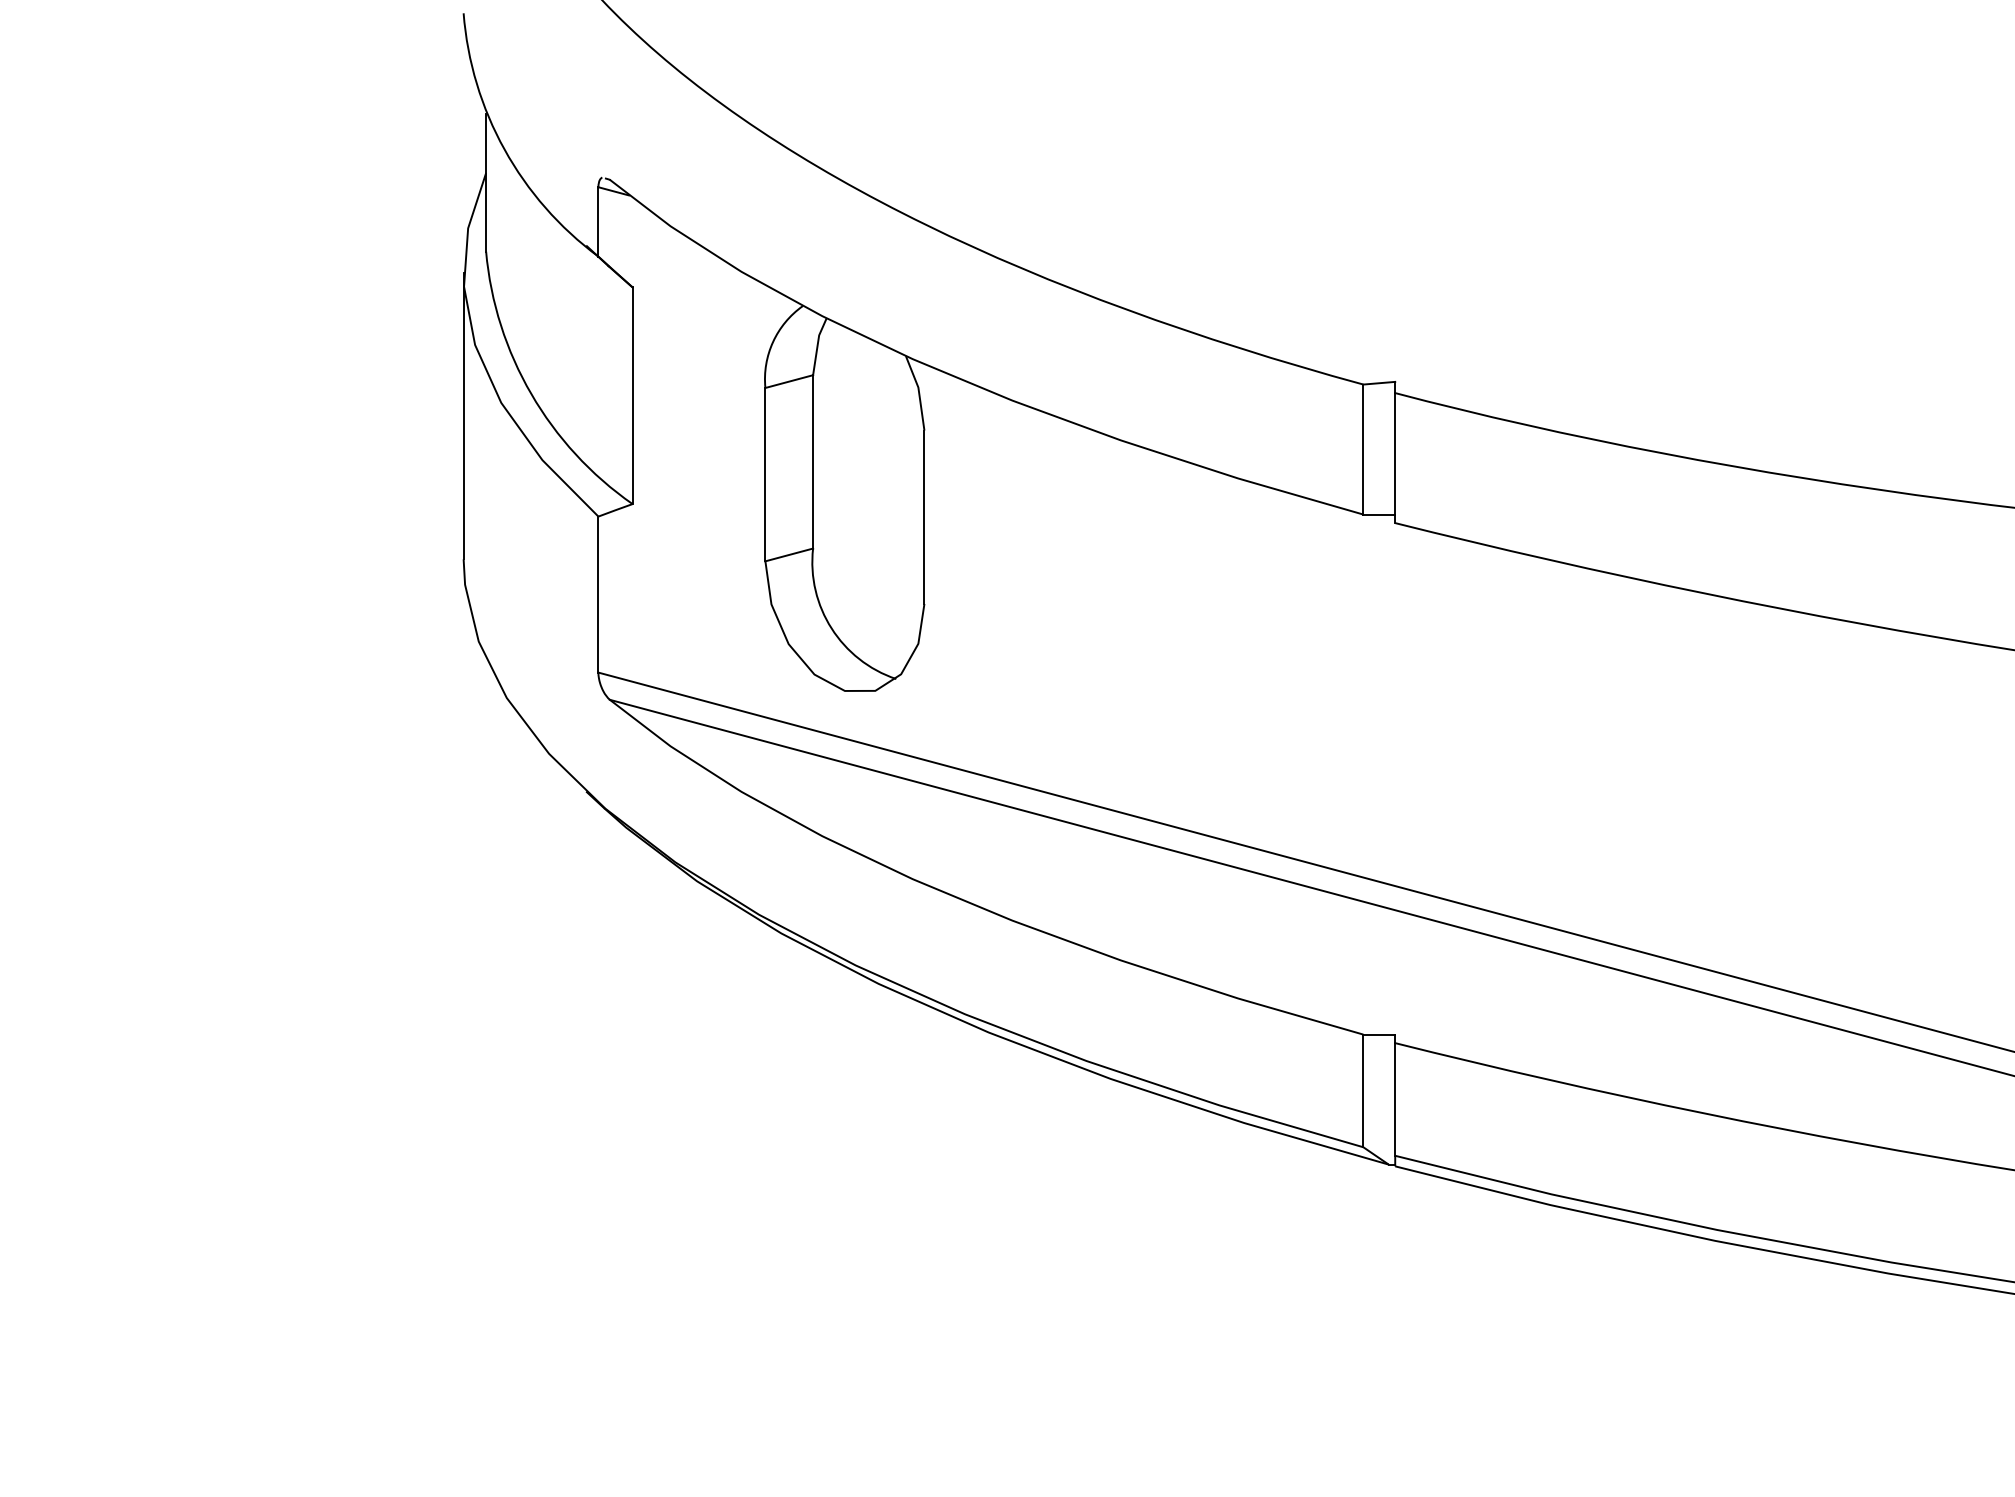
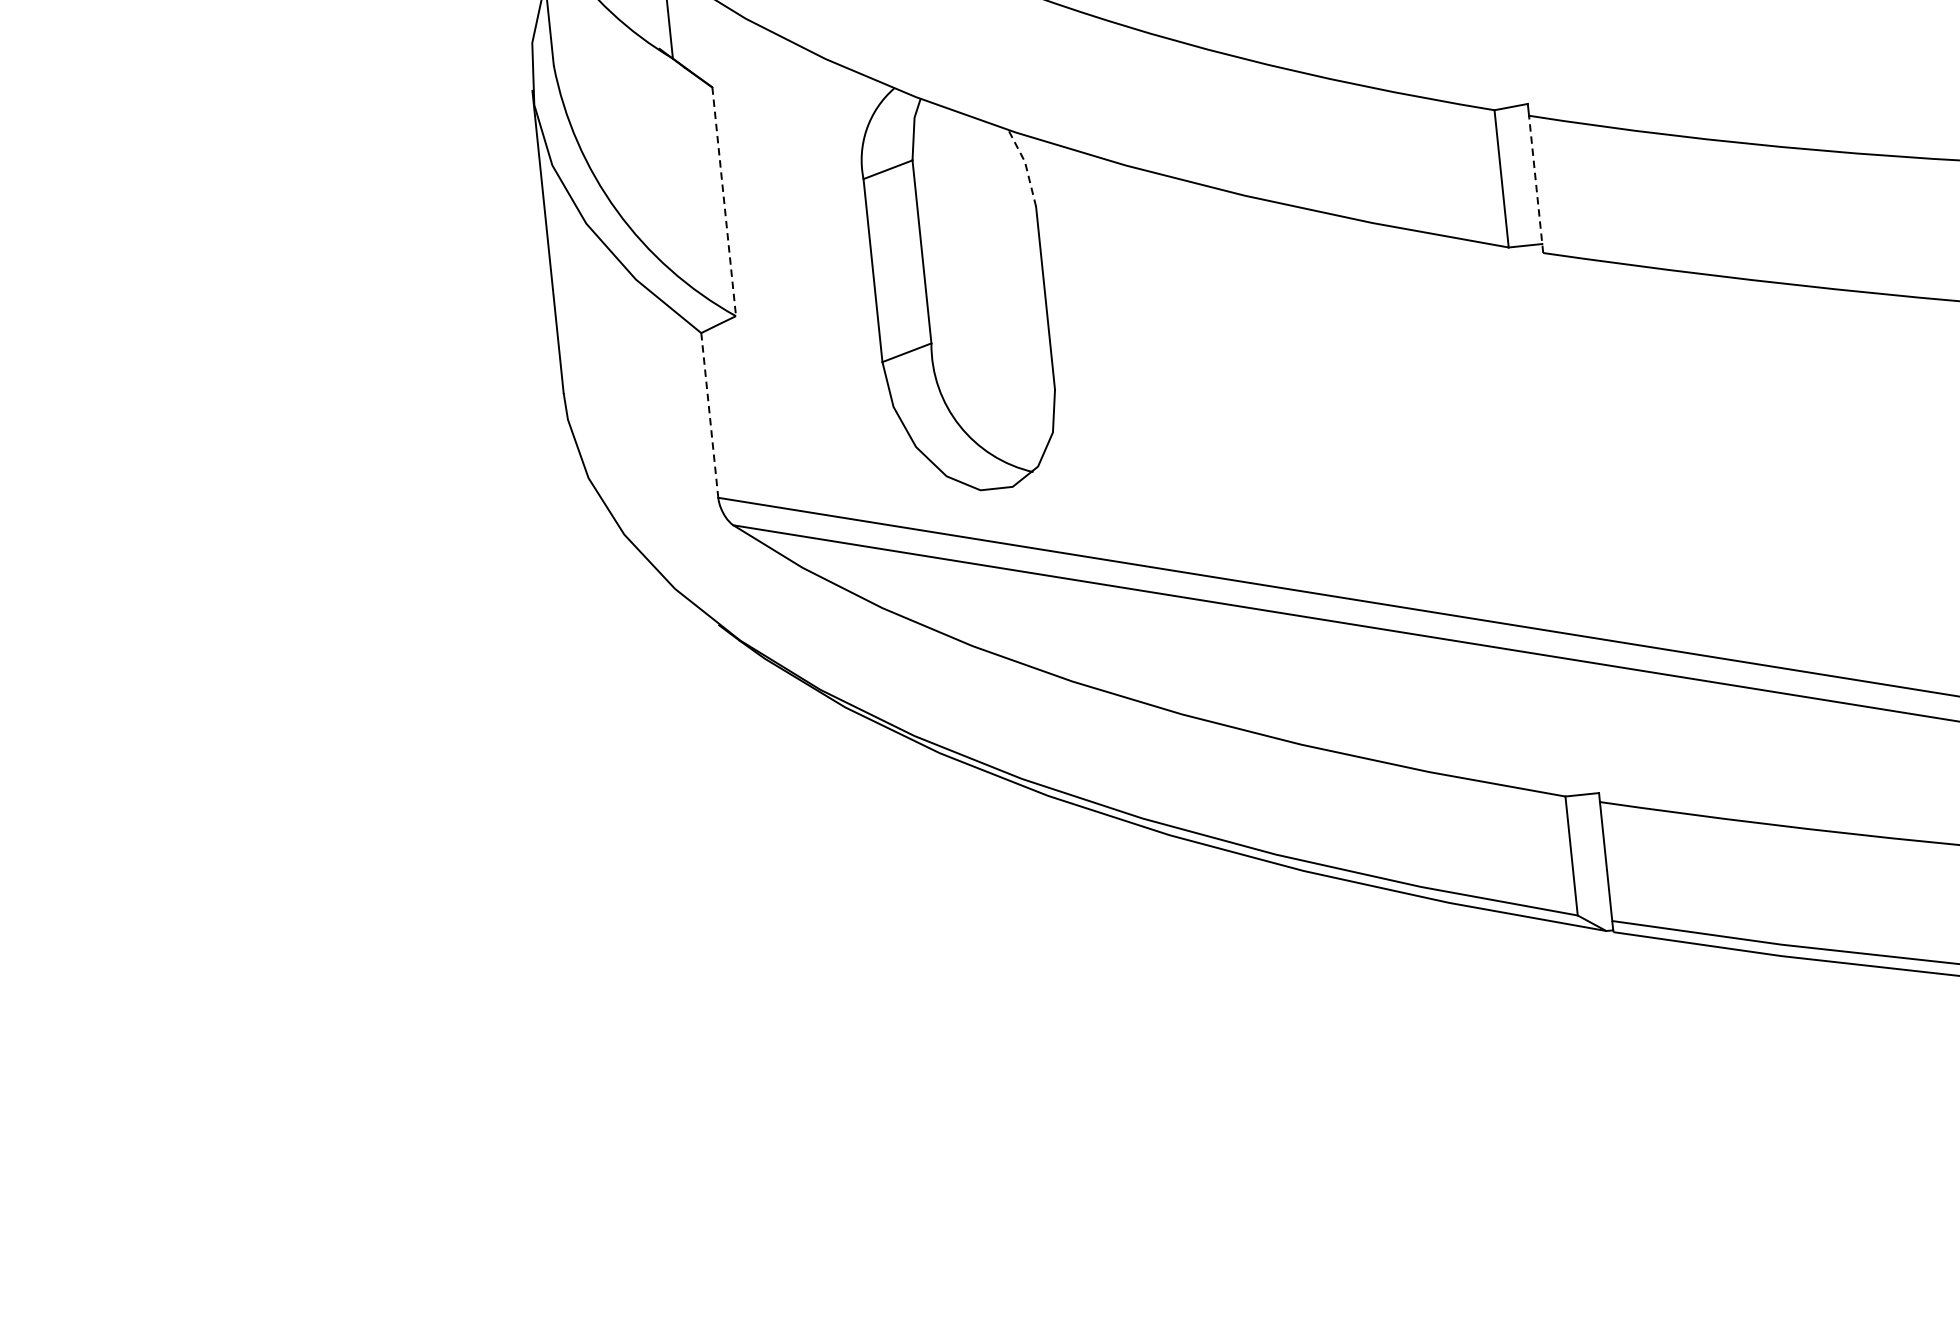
line: (918, 391) -> (1025, 166), solid -> dashed
line: (632, 396) -> (724, 202), solid -> dashed
line: (1395, 457) -> (1536, 183), solid -> dashed
line: (598, 595) -> (709, 416), solid -> dashed

